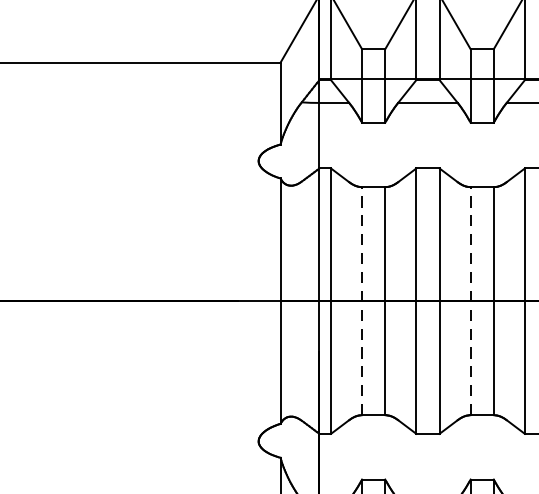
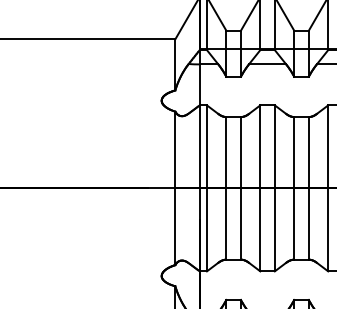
line: (362, 299) -> (226, 187), dashed -> solid
line: (470, 299) -> (294, 187), dashed -> solid

